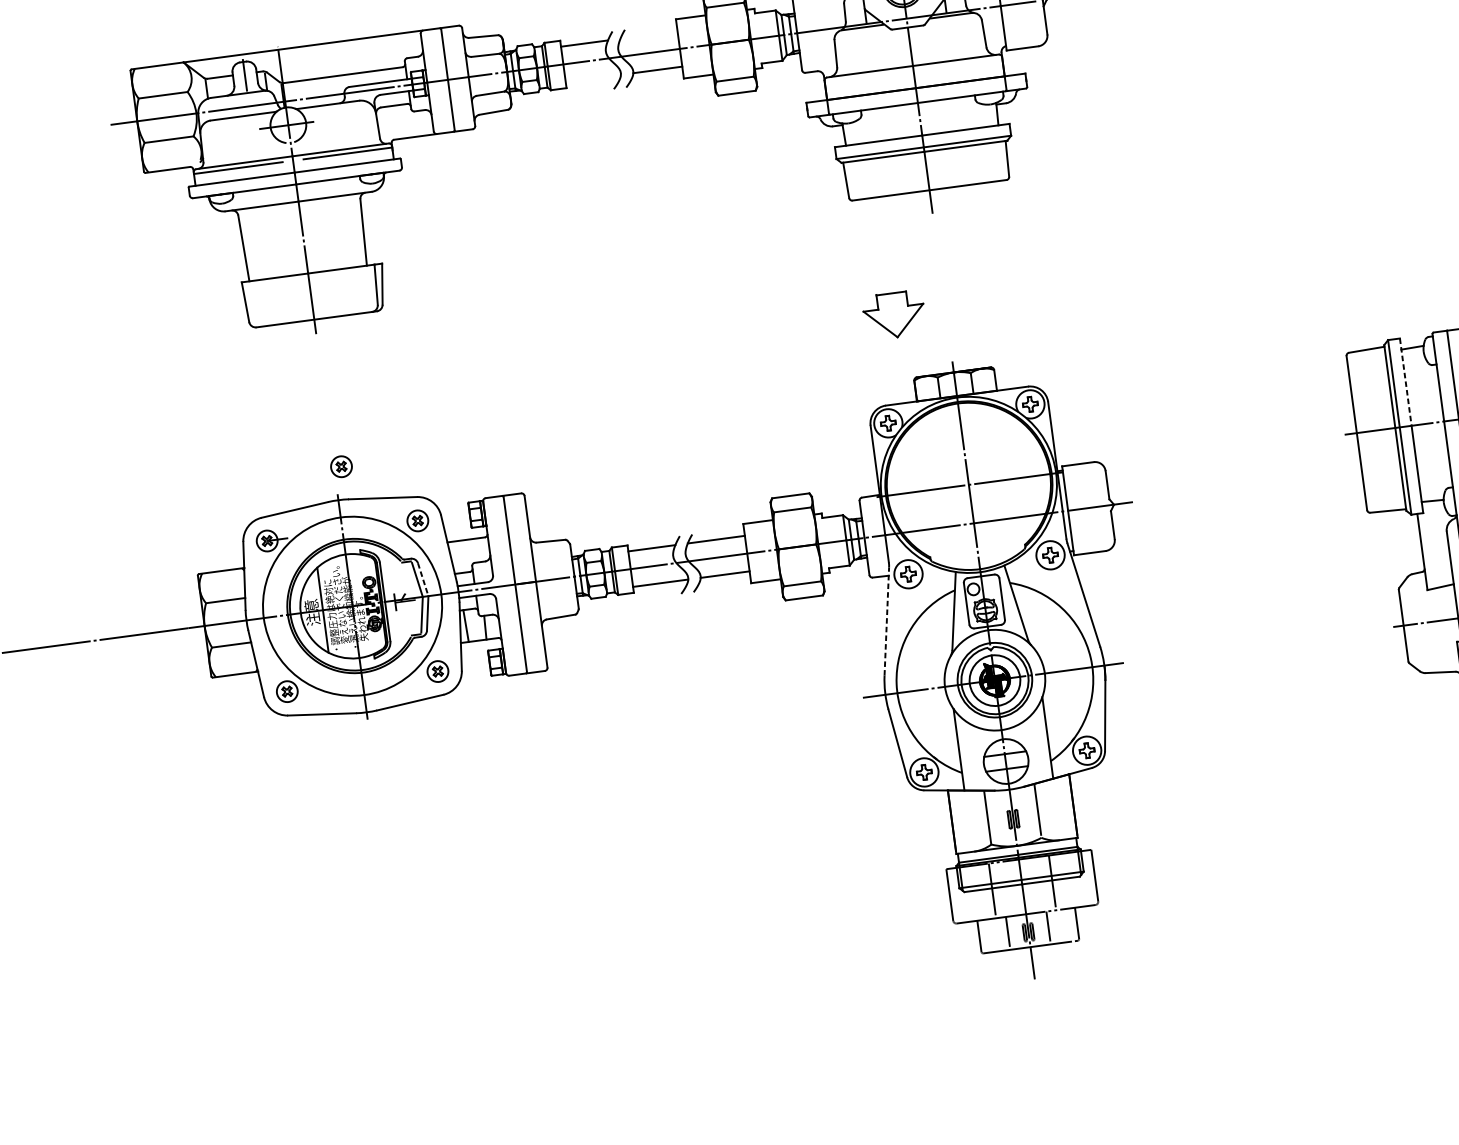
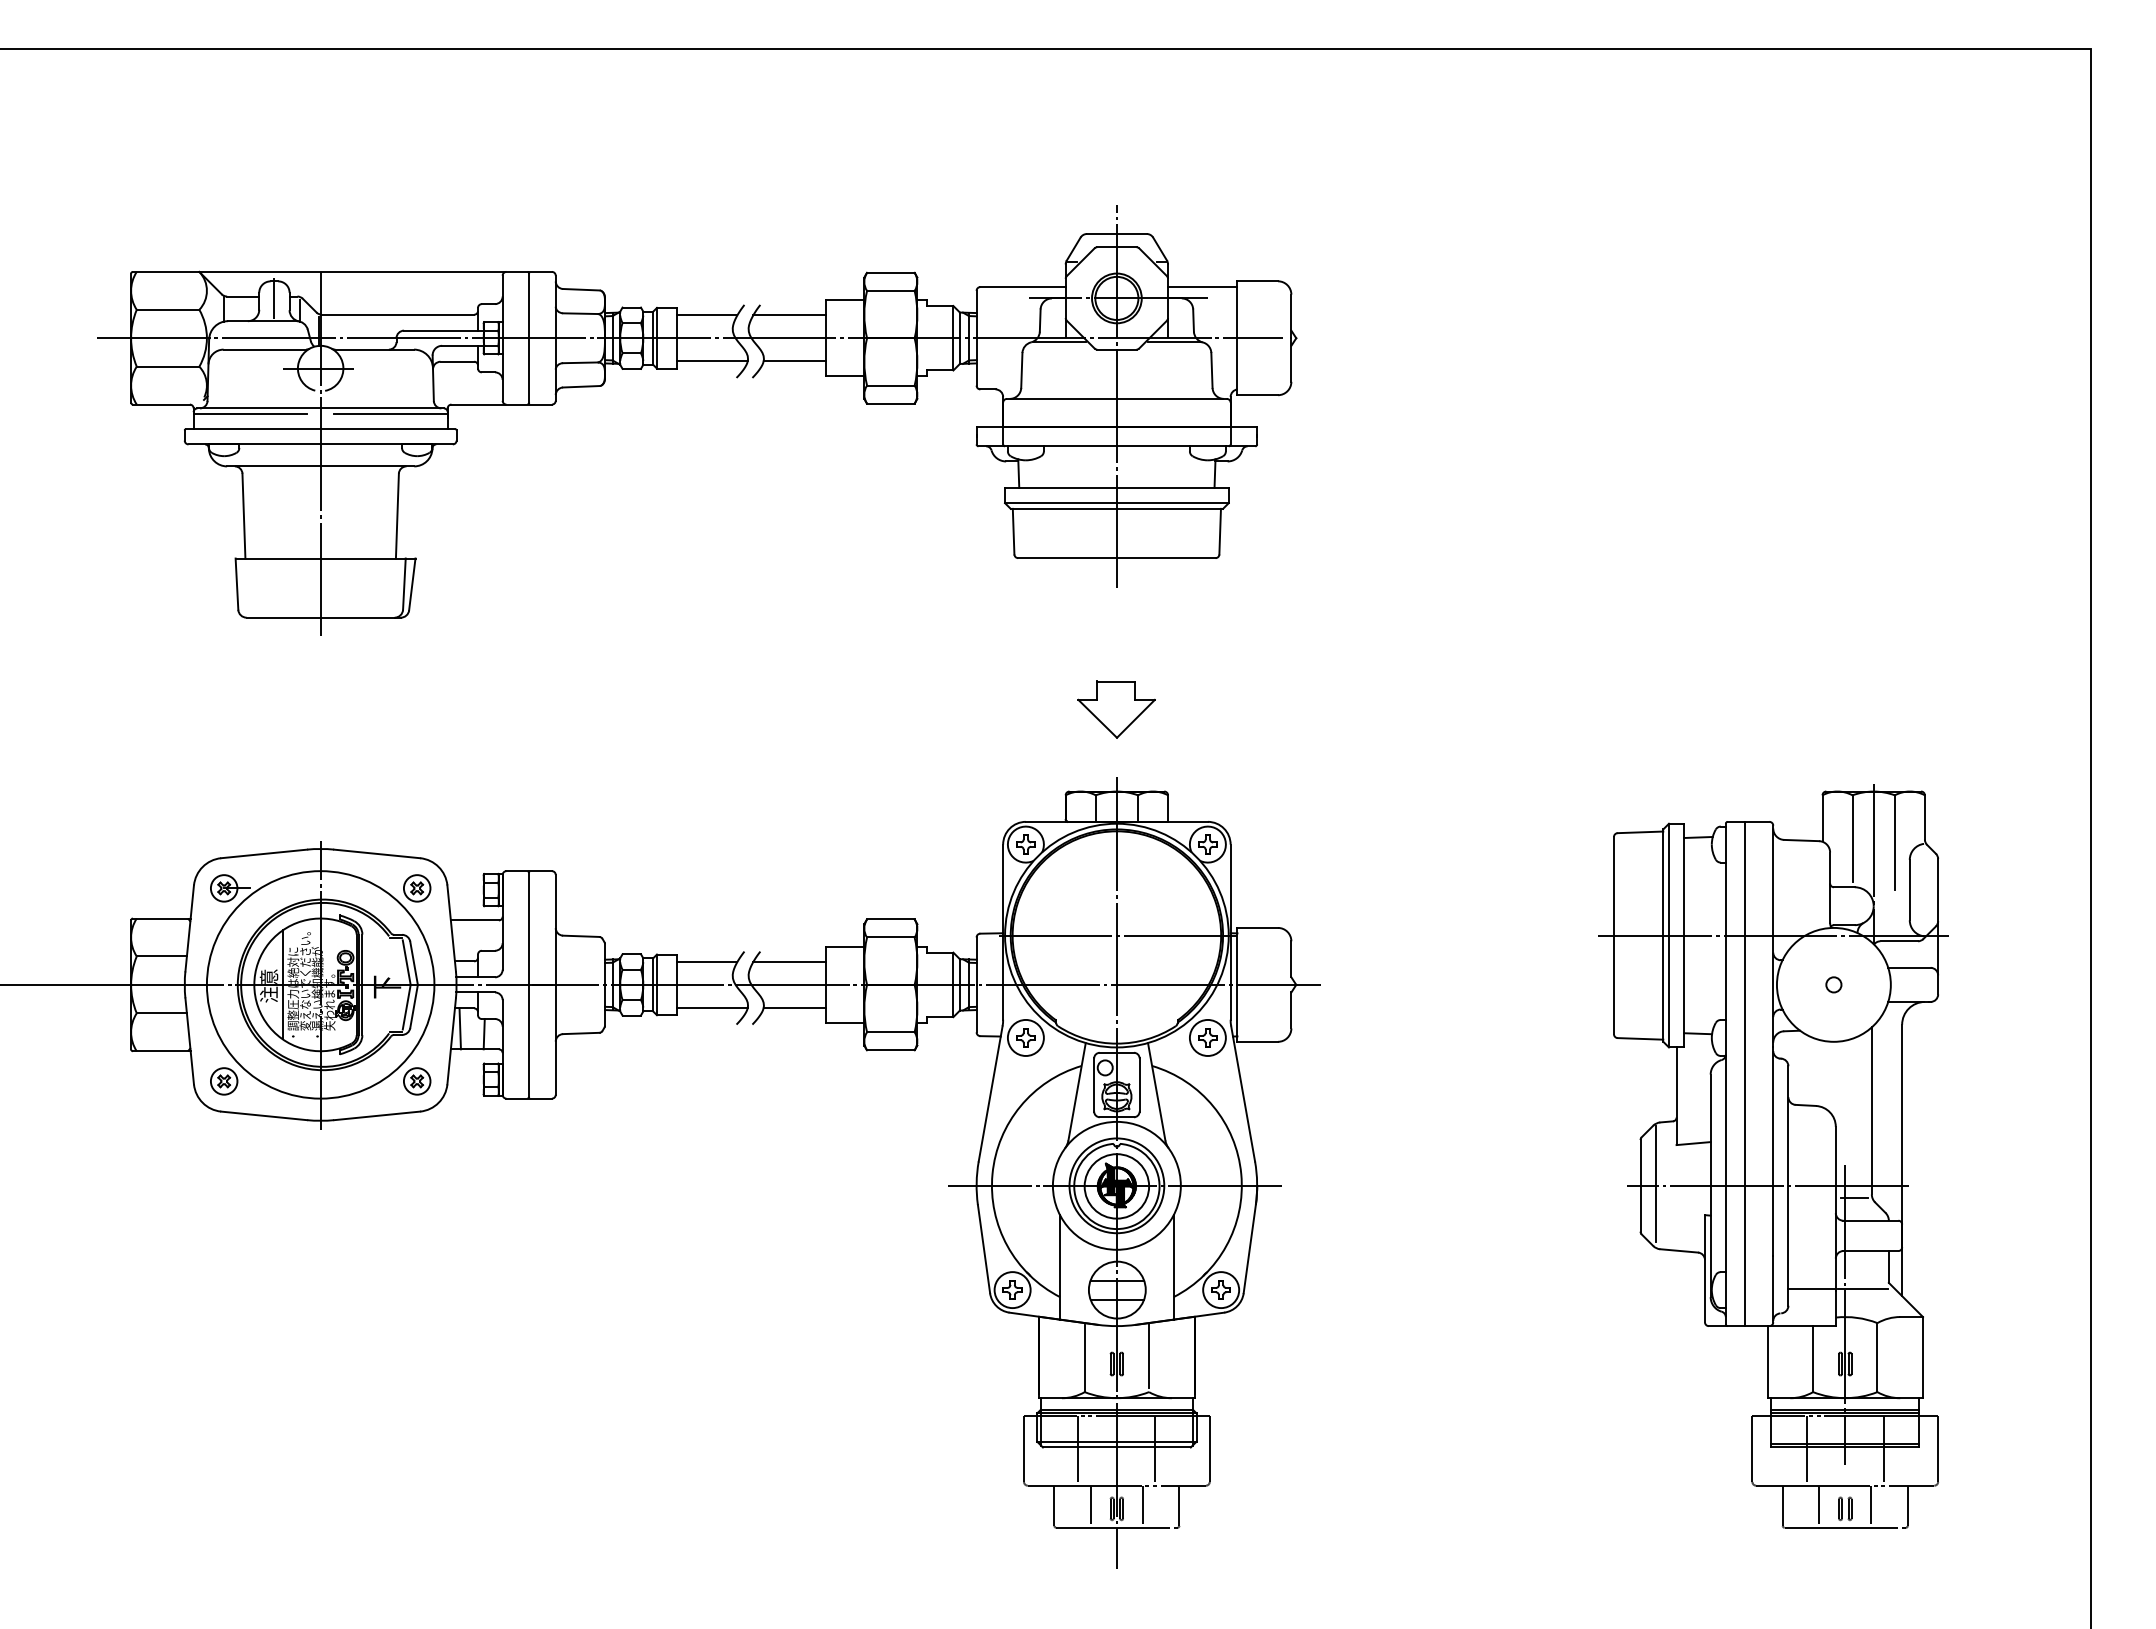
line: (648, 35) -> (789, 315), added
line: (593, 78) -> (712, 361), added
part: (894, 315) -> (1116, 709), moved
line: (1406, 381) -> (1684, 879), dashed -> solid
part: (341, 466) -> (330, 807), removed
line: (423, 579) -> (414, 963), dashed -> solid
line: (886, 621) -> (990, 1093), dashed -> solid
line: (1415, 622) -> (1656, 1184), added

